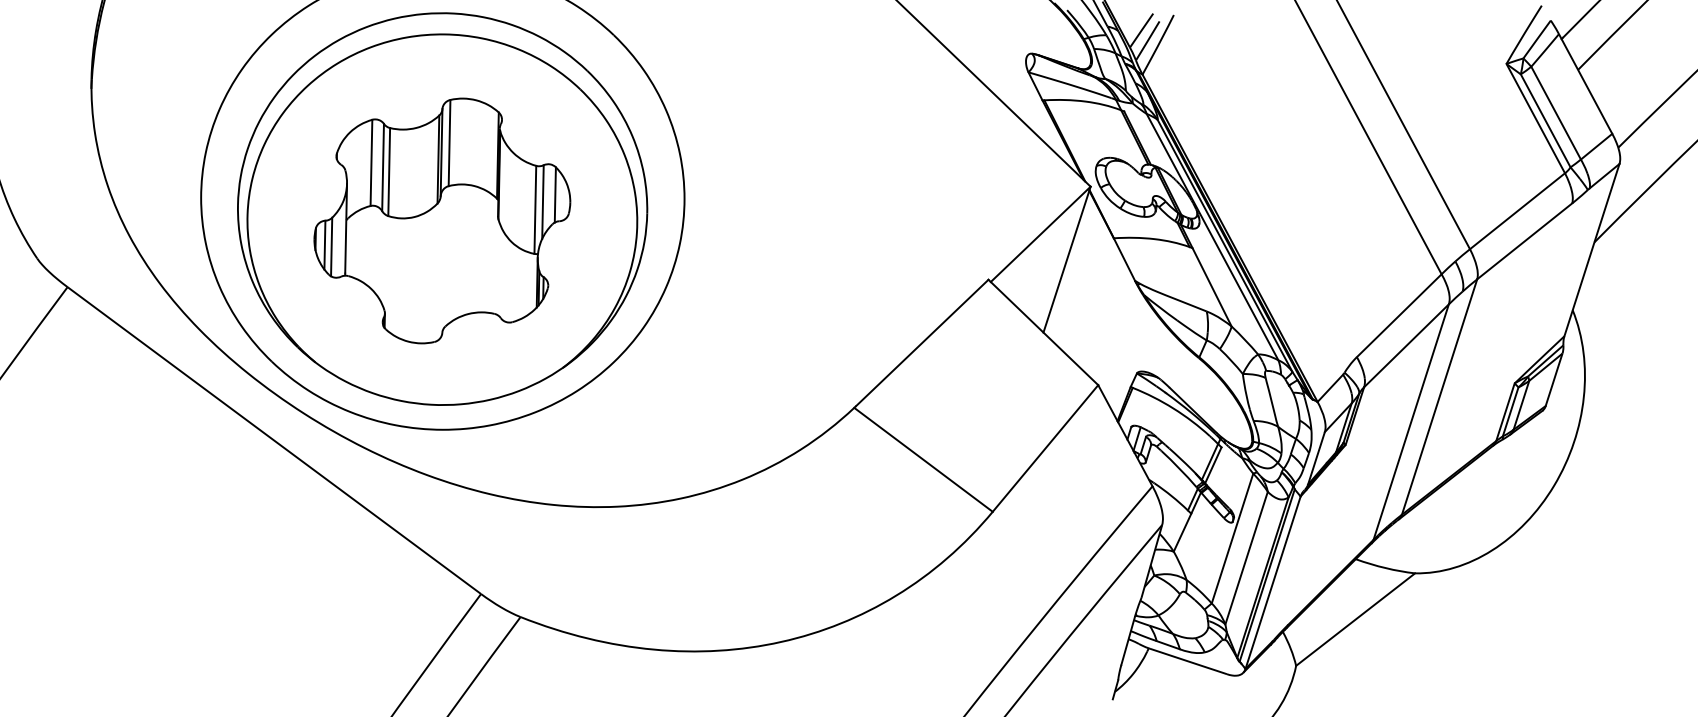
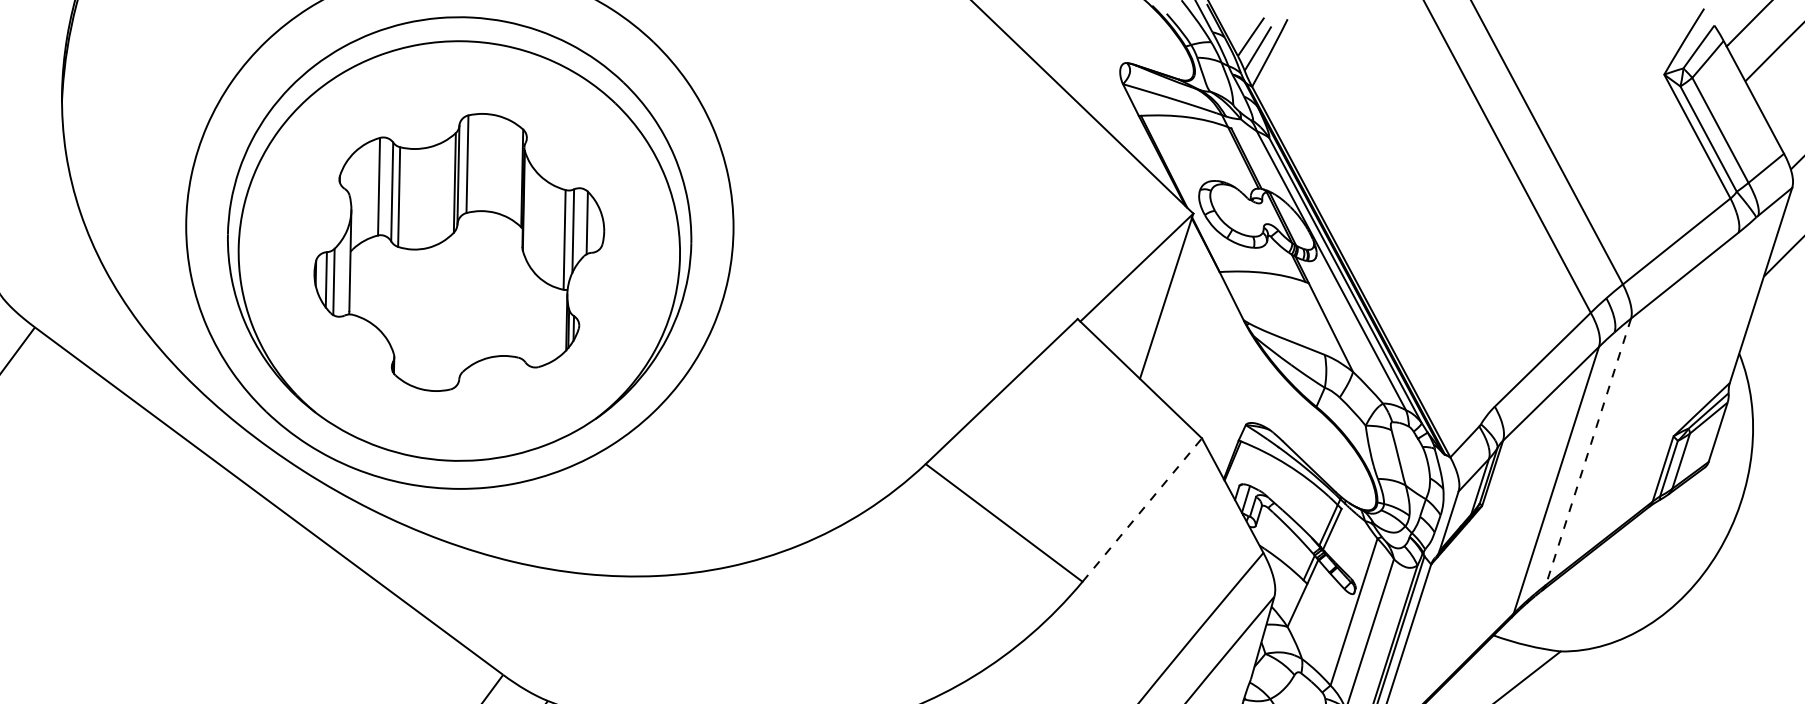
line: (1439, 397) -> (1588, 452), solid -> dashed
line: (1045, 448) -> (1142, 510), solid -> dashed

